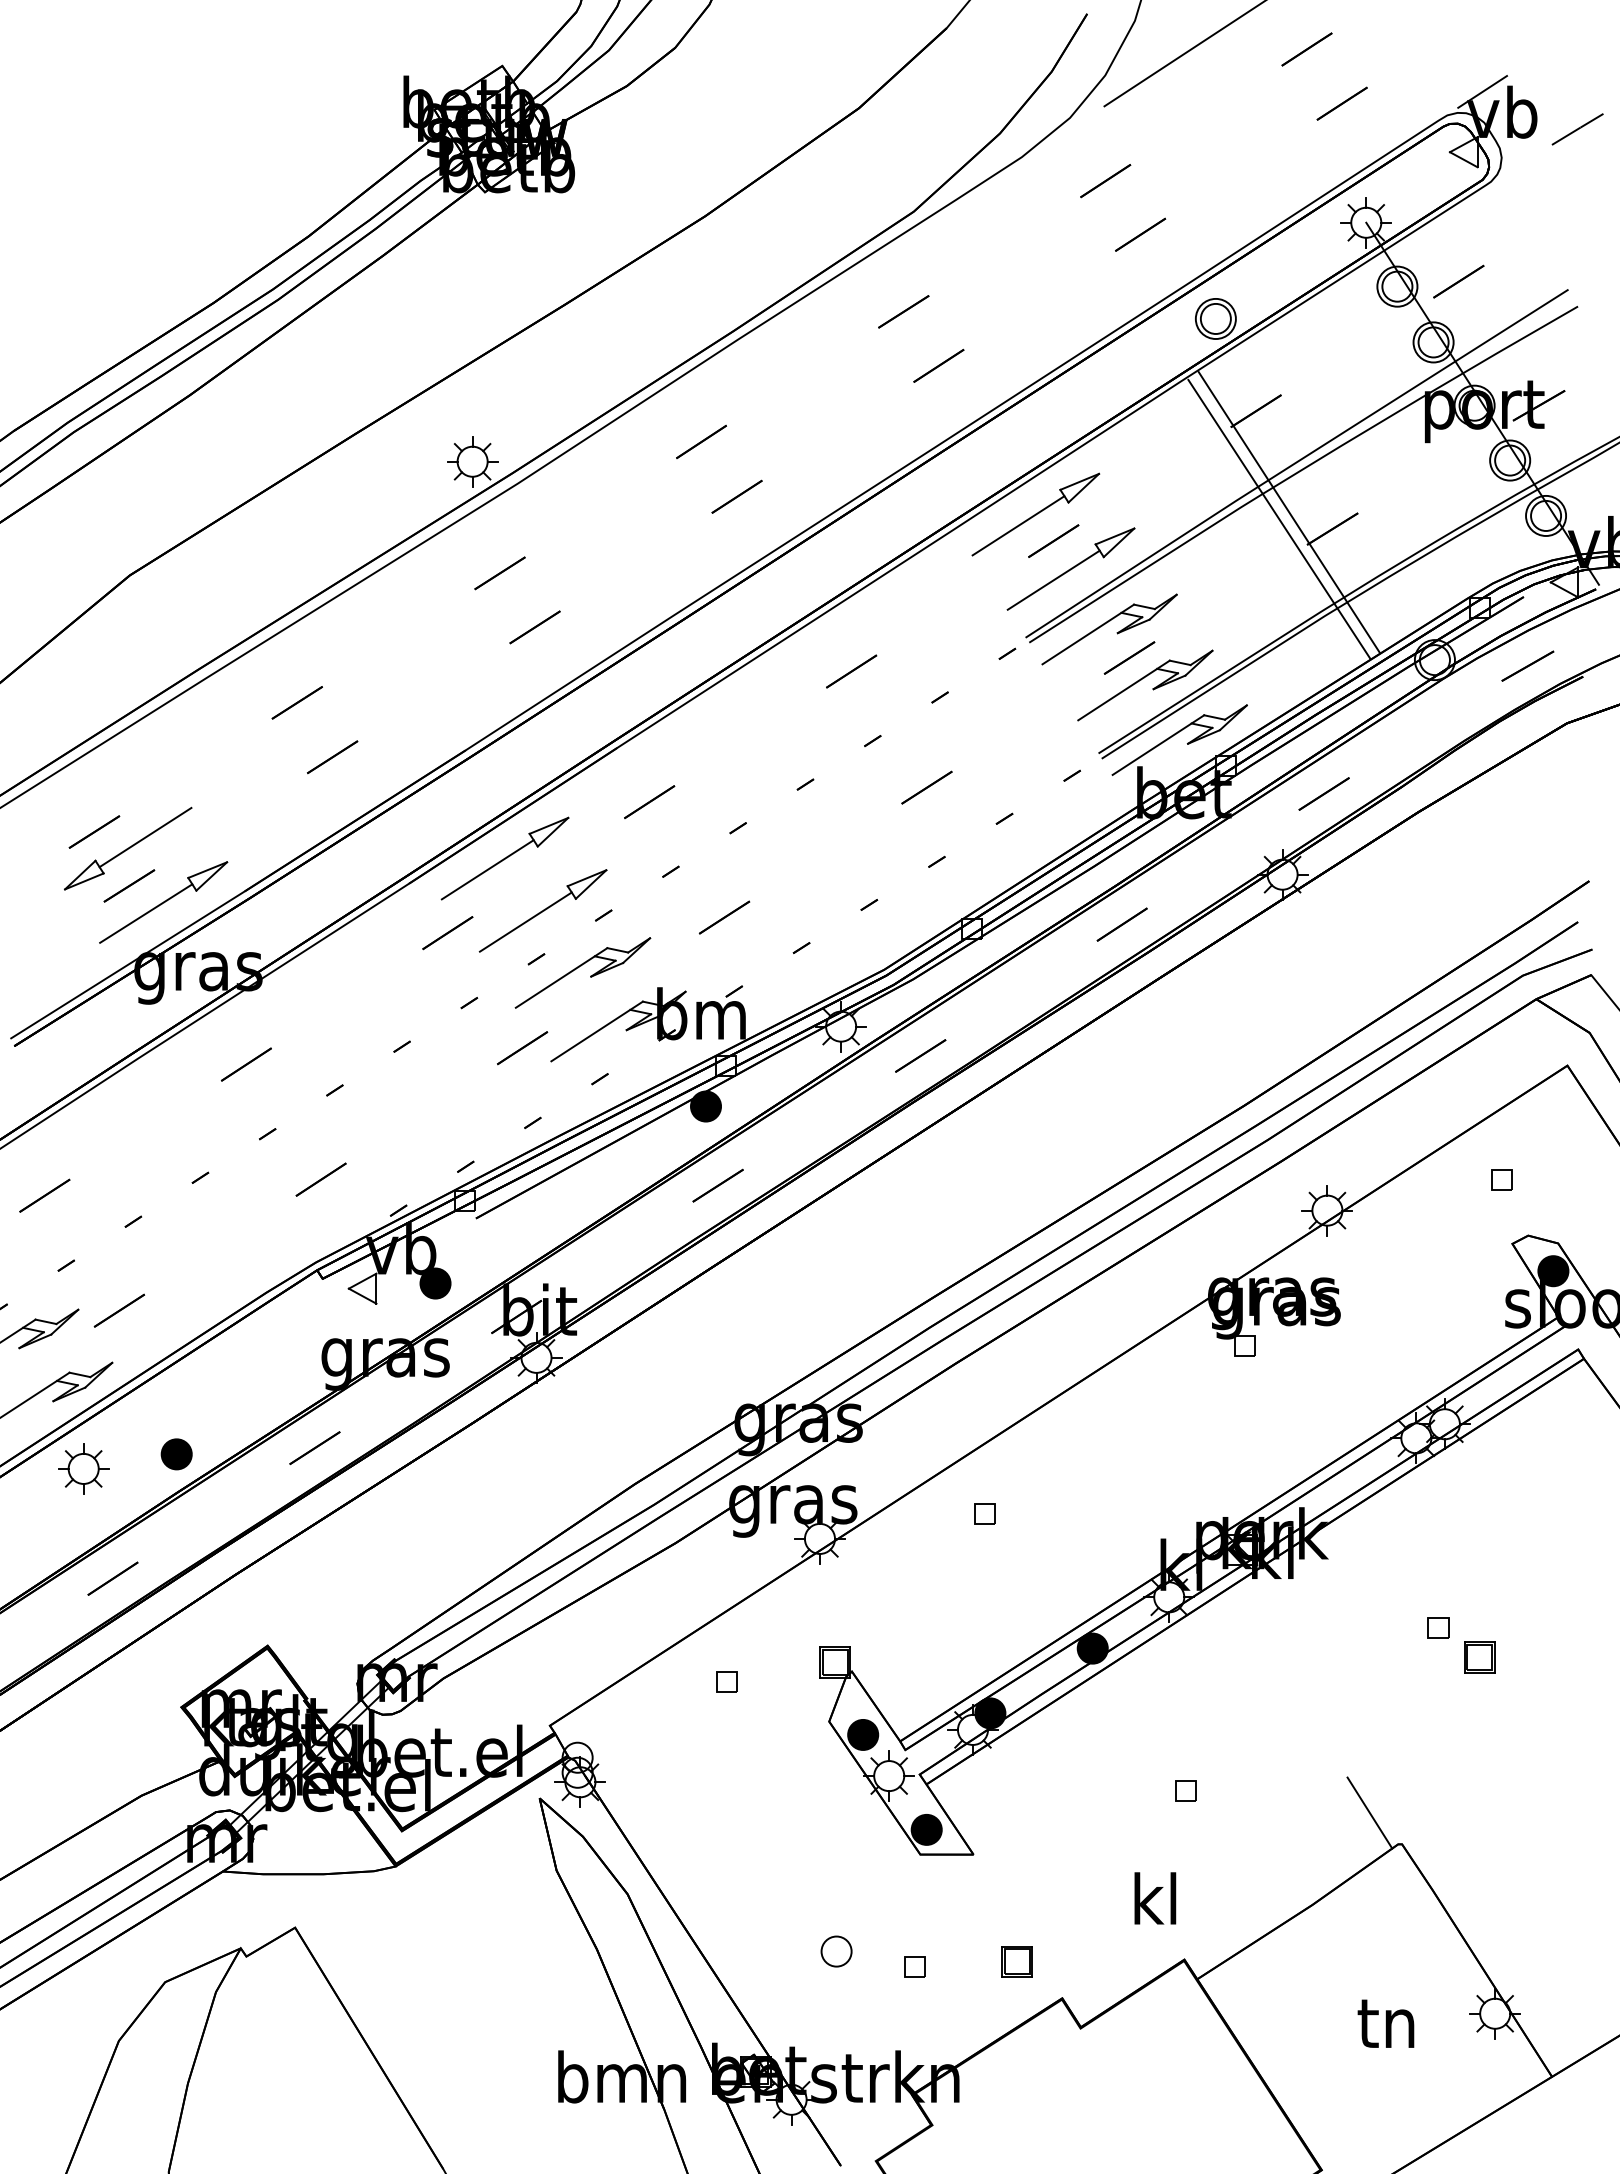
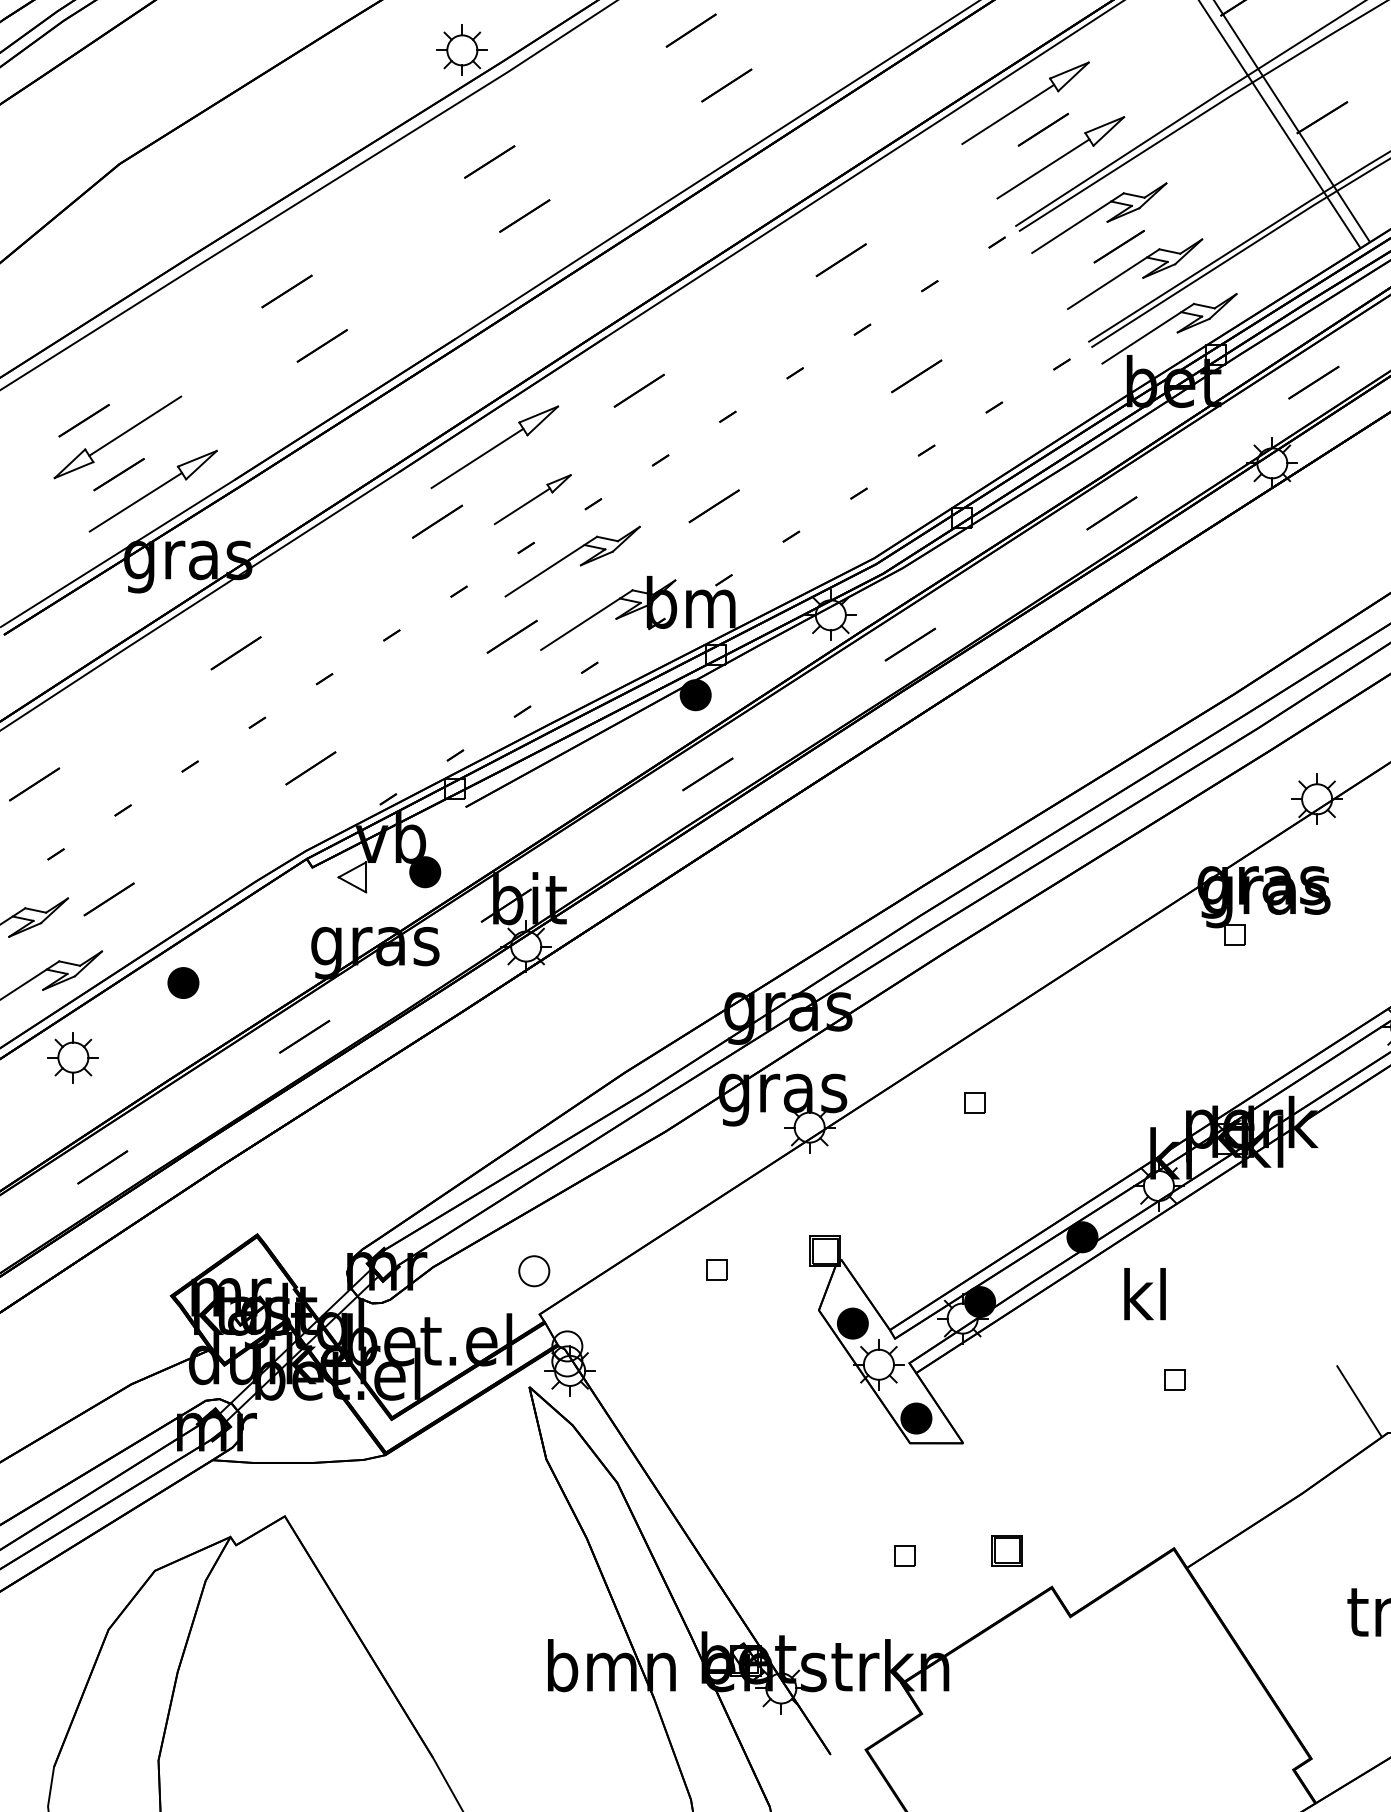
part: (542, 910) -> (532, 499), size x0.6
part: (176, 1454) -> (183, 983), moved
text: (1155, 1898) -> (1145, 1294), moved
part: (836, 1951) -> (534, 1271), moved

